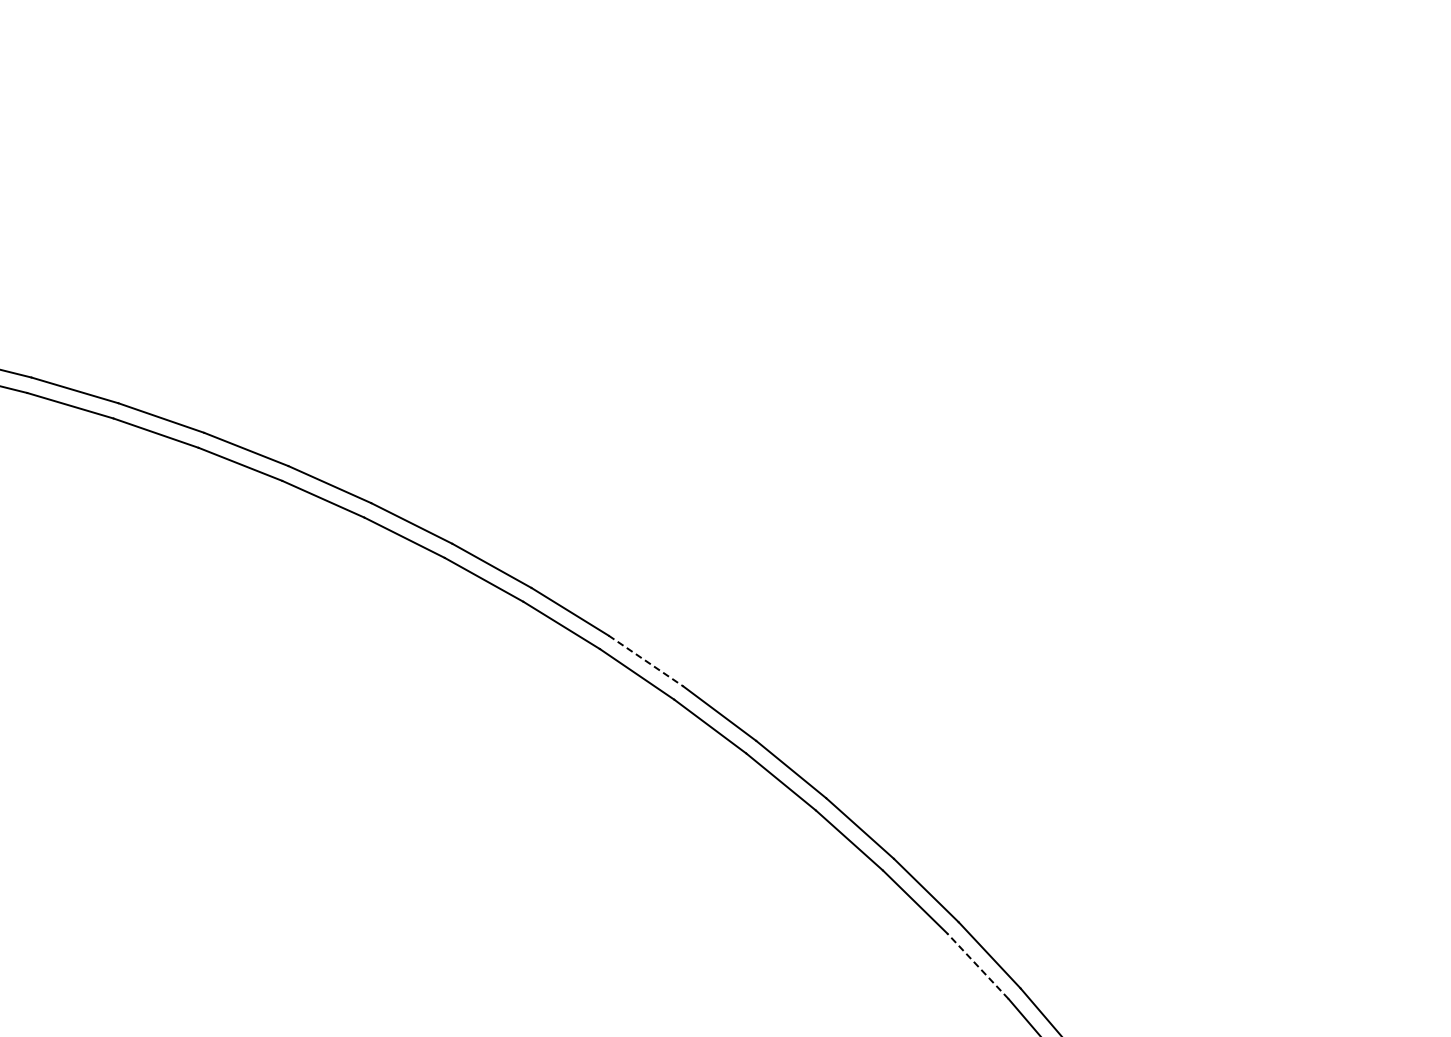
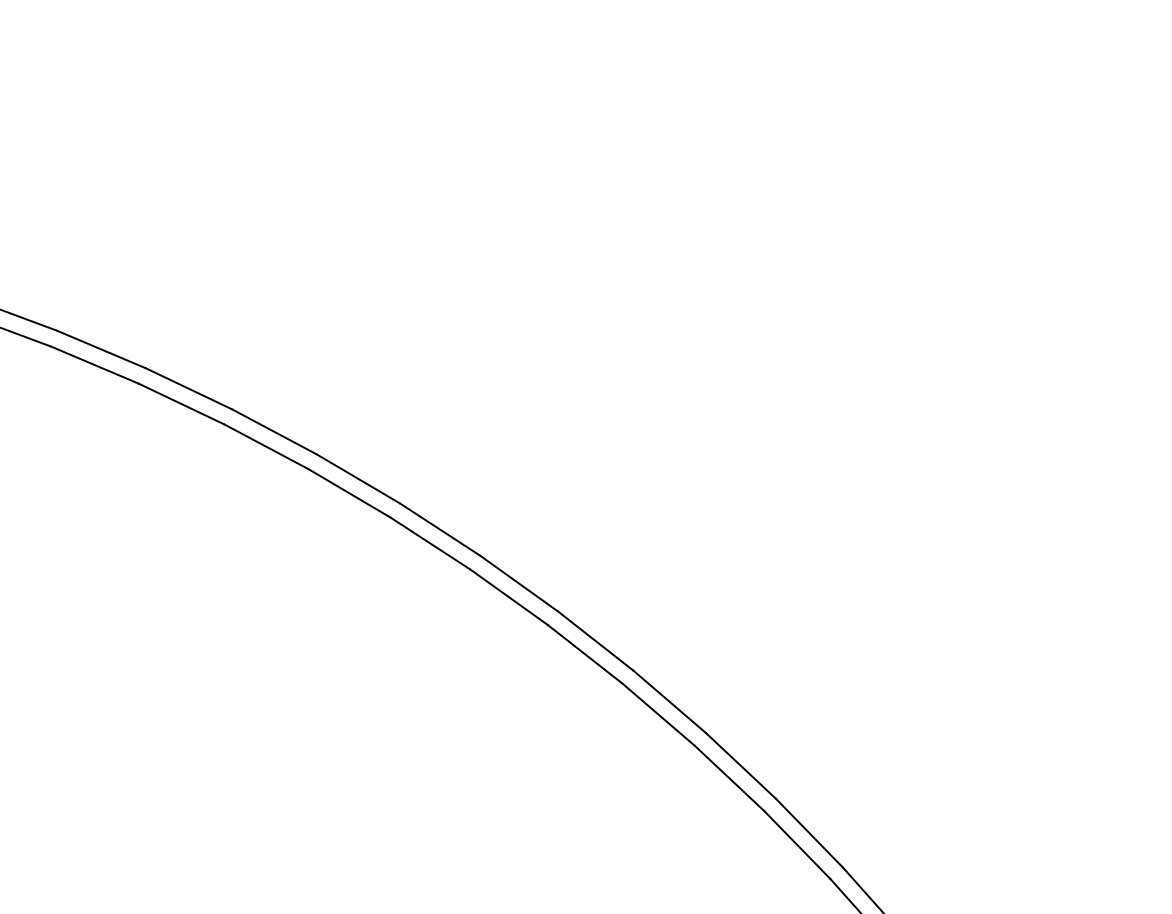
line: (646, 661) -> (358, 479), dashed -> solid
line: (977, 966) -> (728, 778), dashed -> solid

